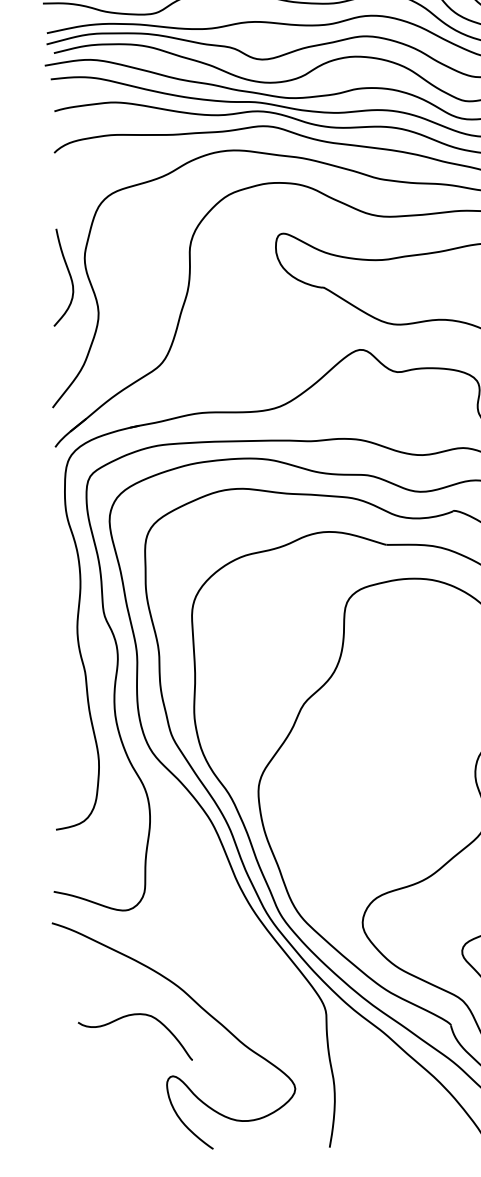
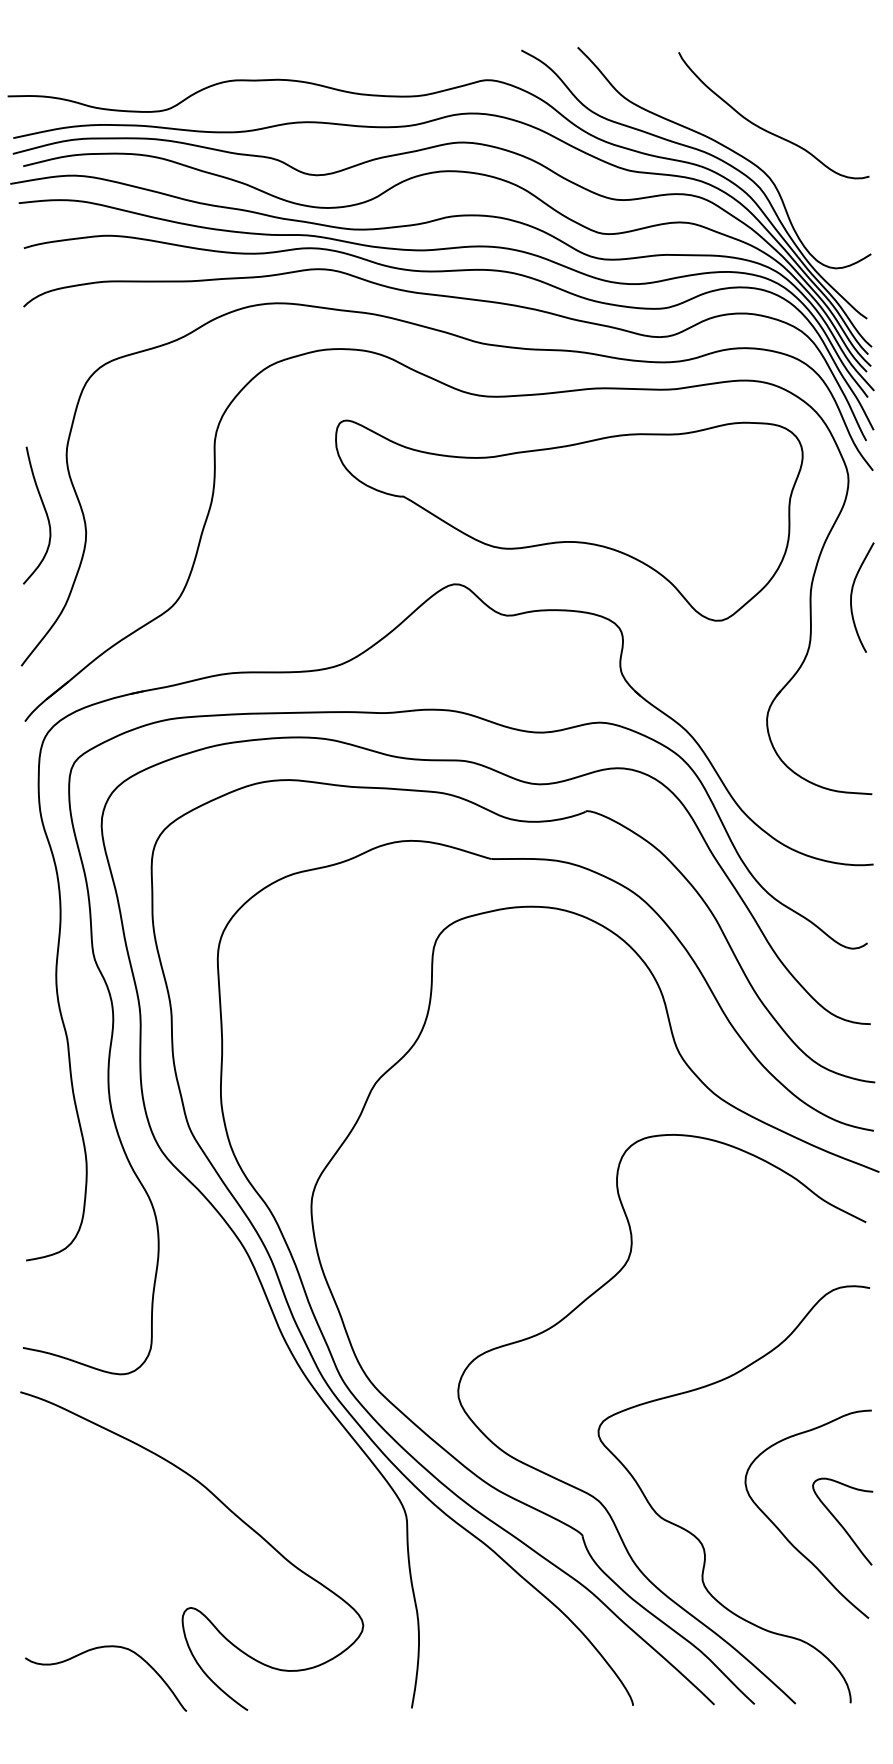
curve: (69, 276) -> (45, 513), moved
curve: (132, 1015) -> (101, 1648), moved

